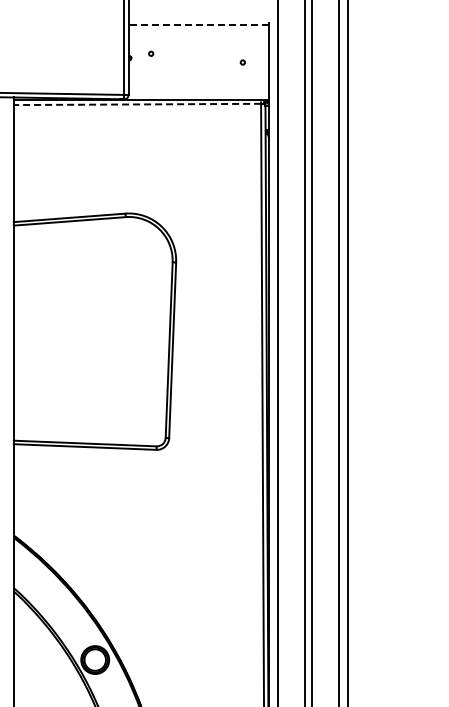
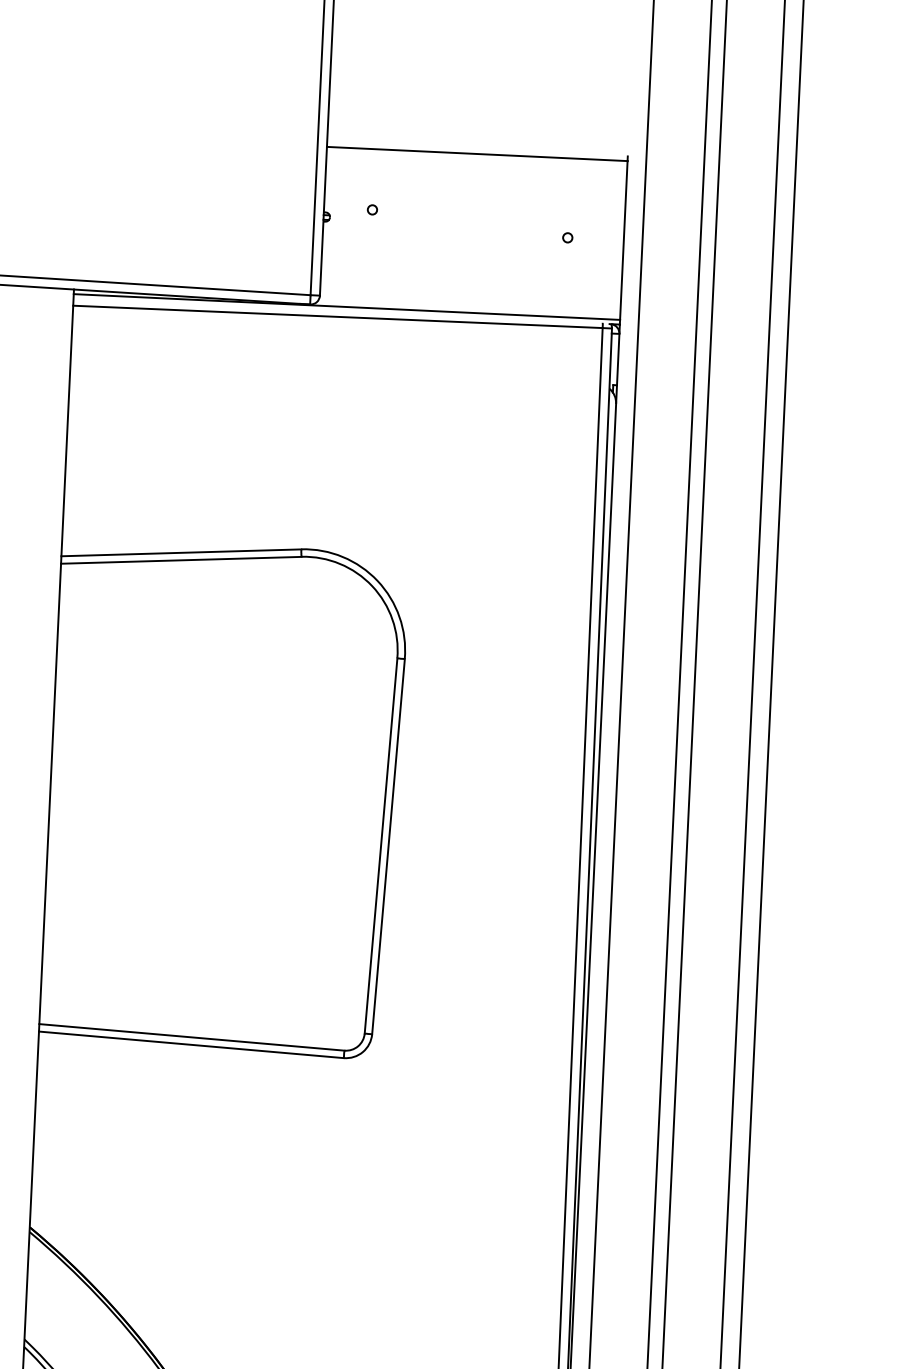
line: (198, 25) -> (476, 154), dashed -> solid
line: (137, 104) -> (338, 316), dashed -> solid

